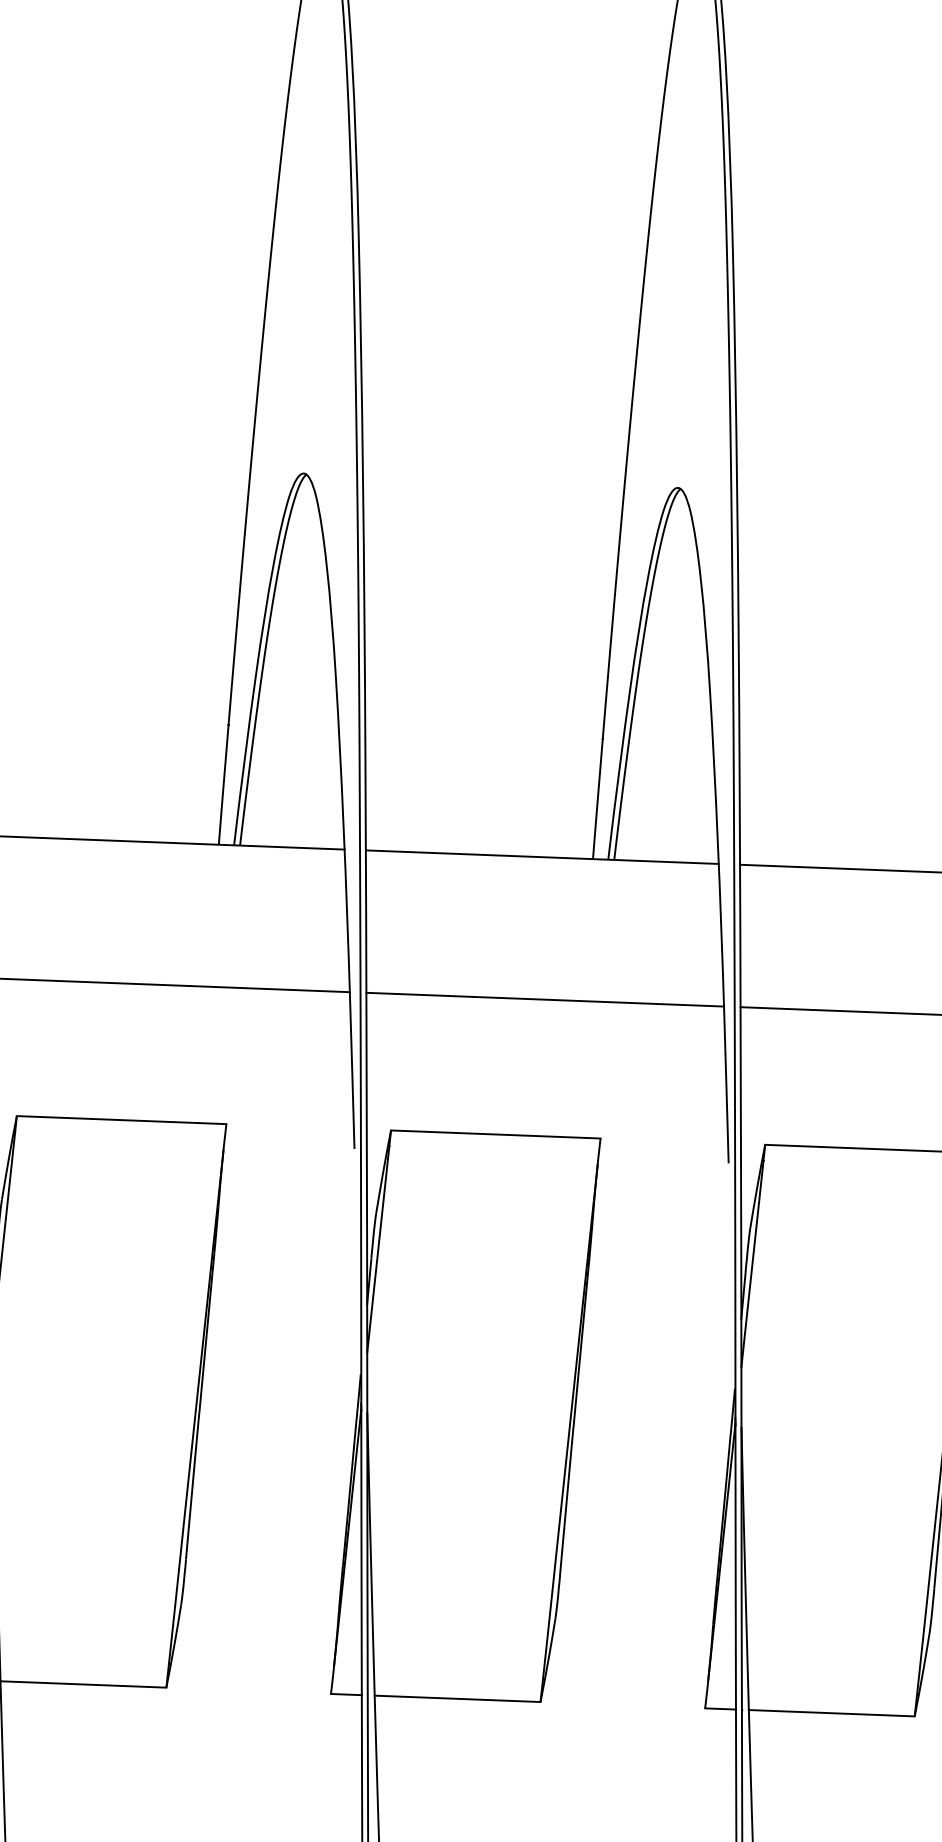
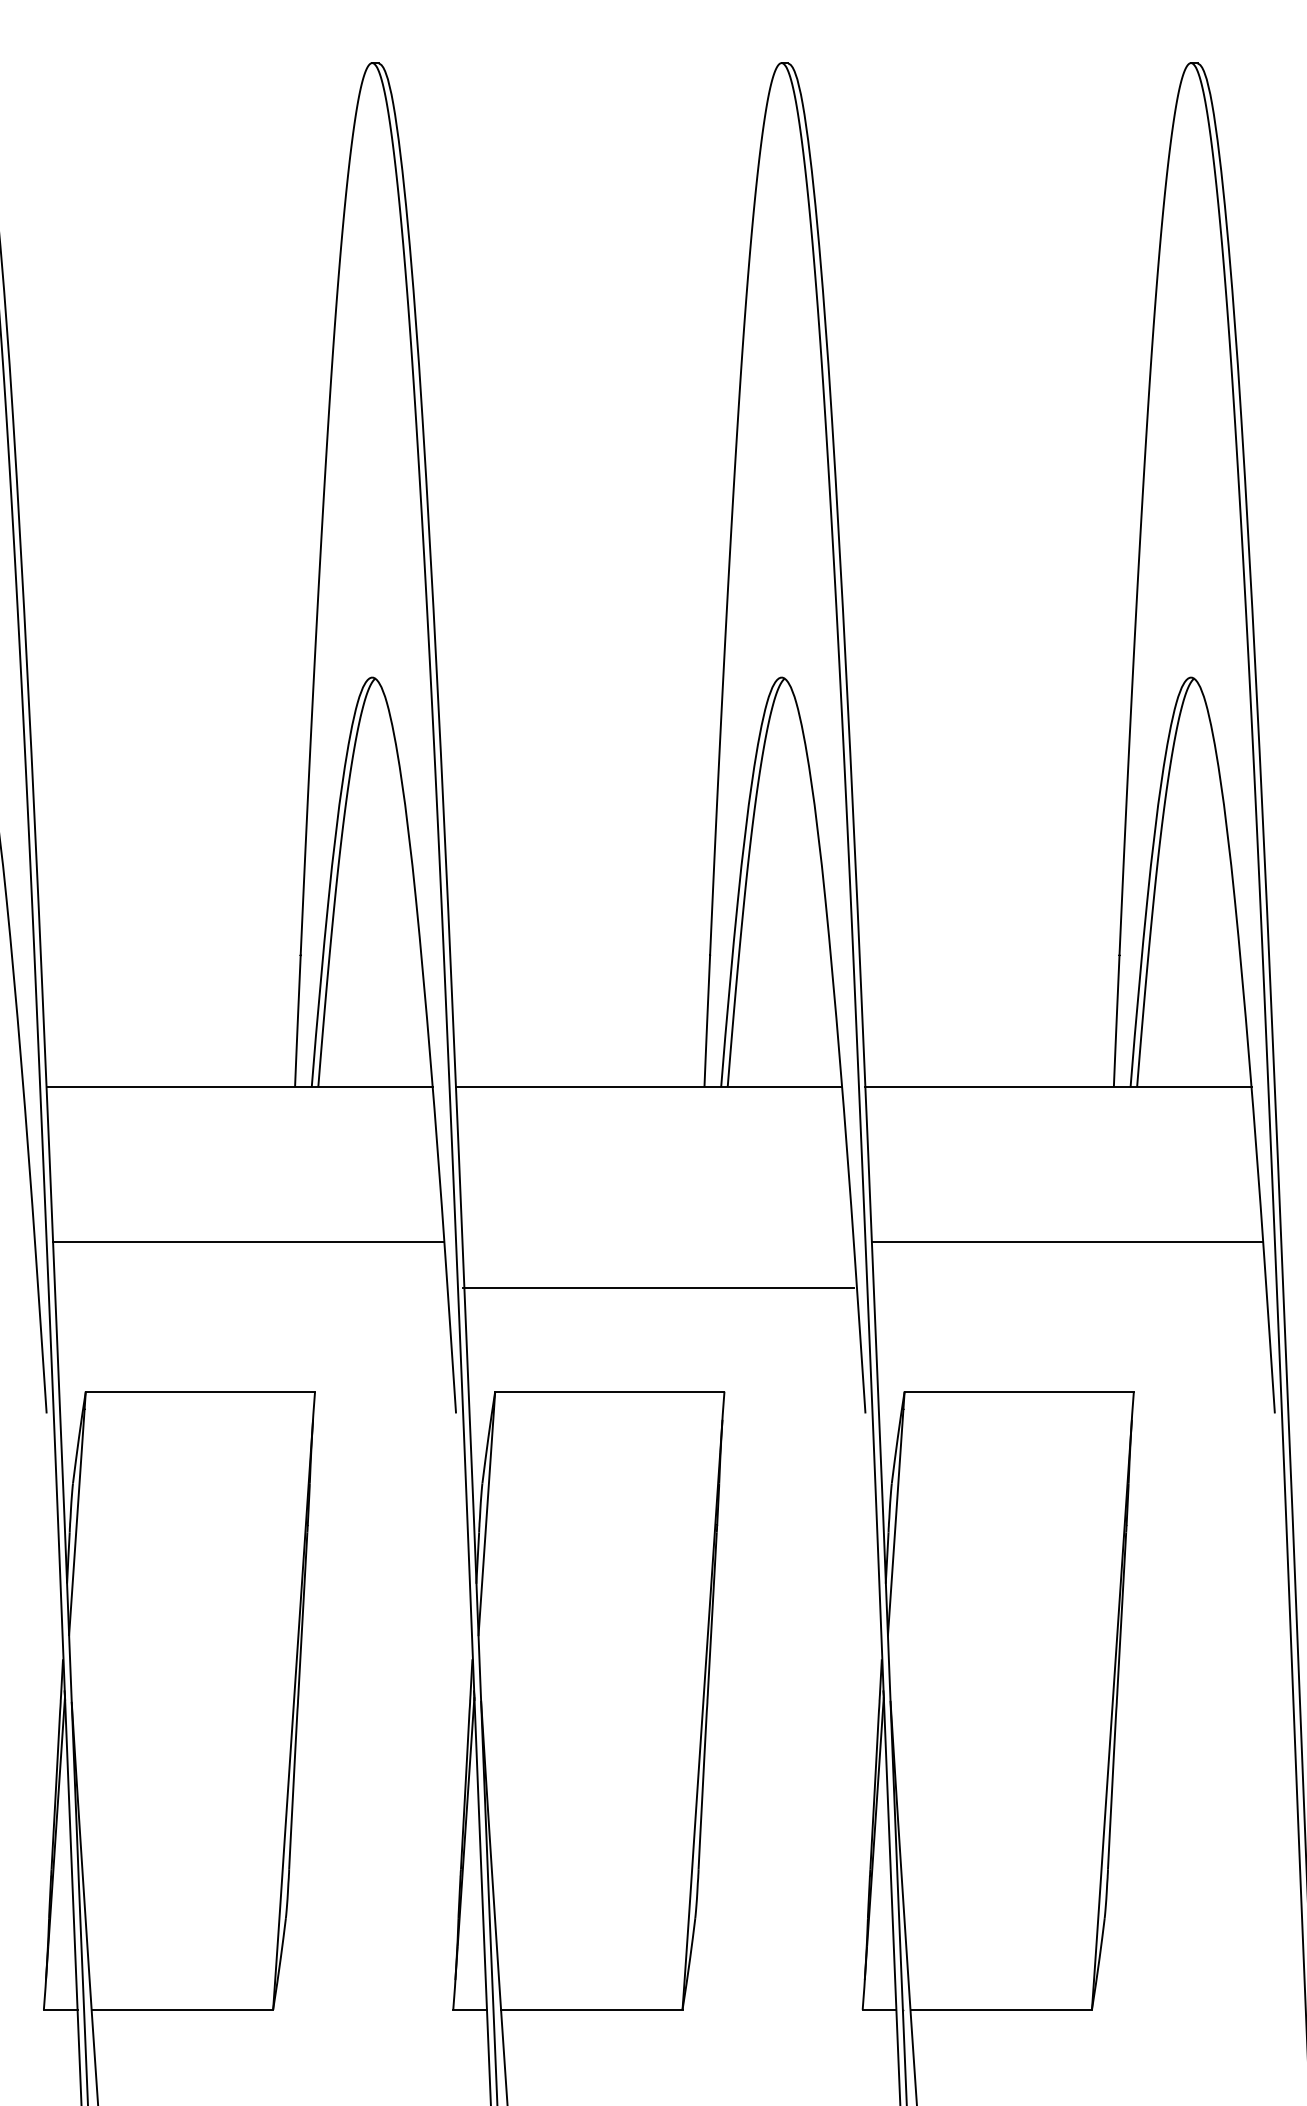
line: (544, 999) -> (657, 1288), moved

